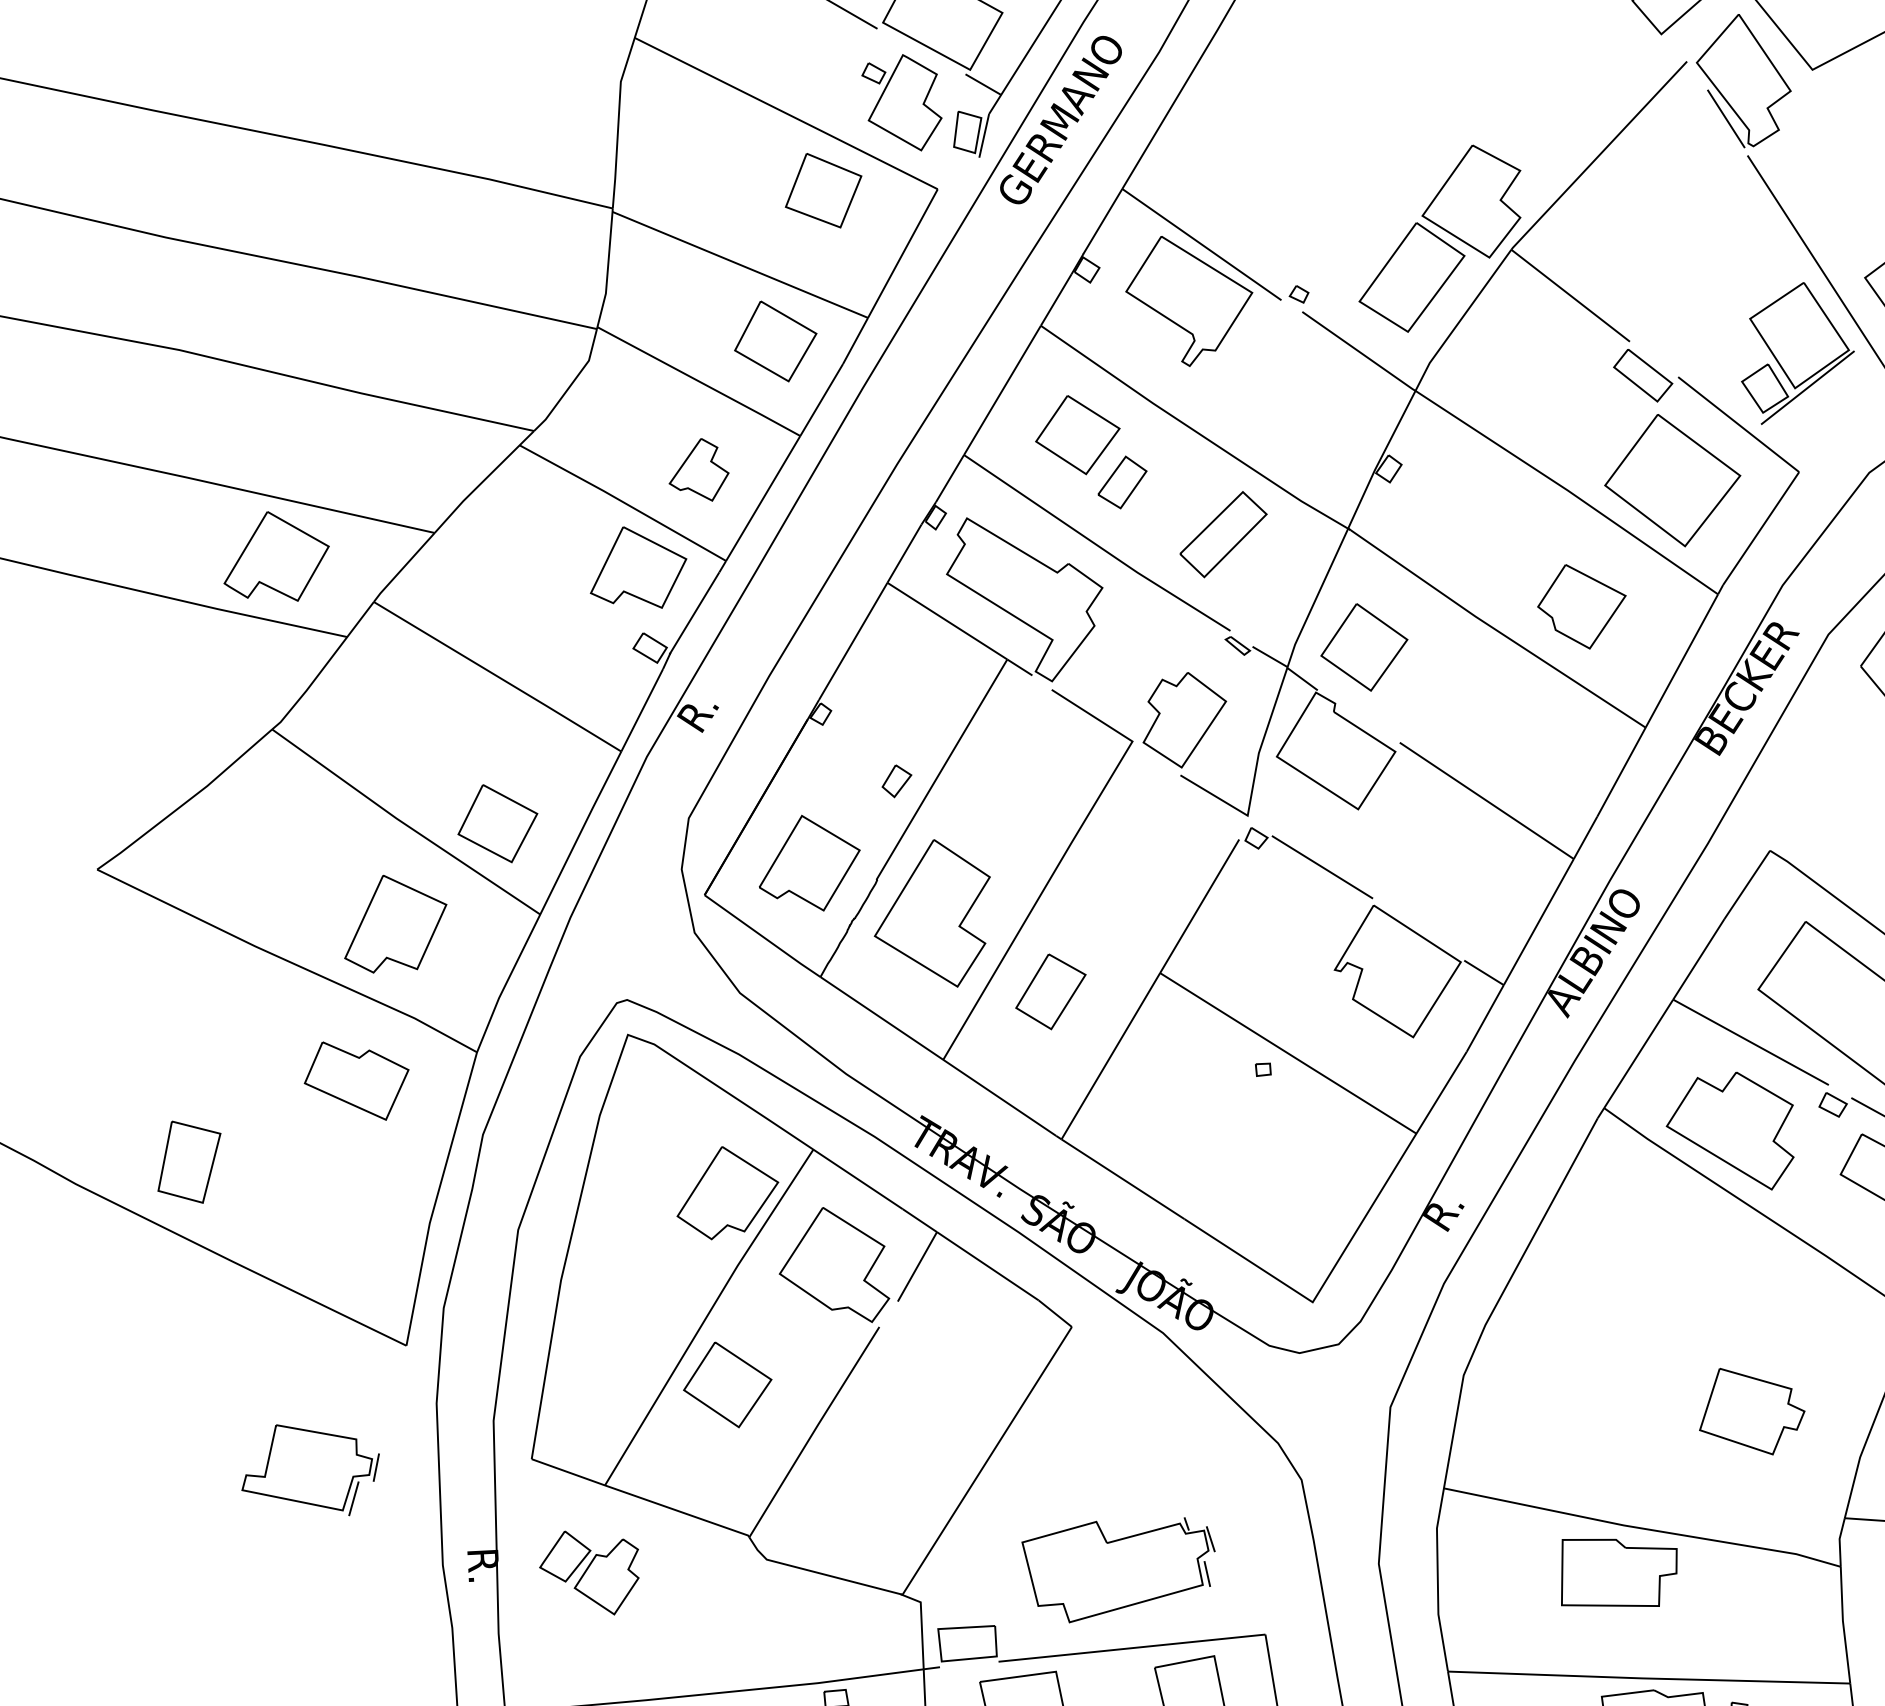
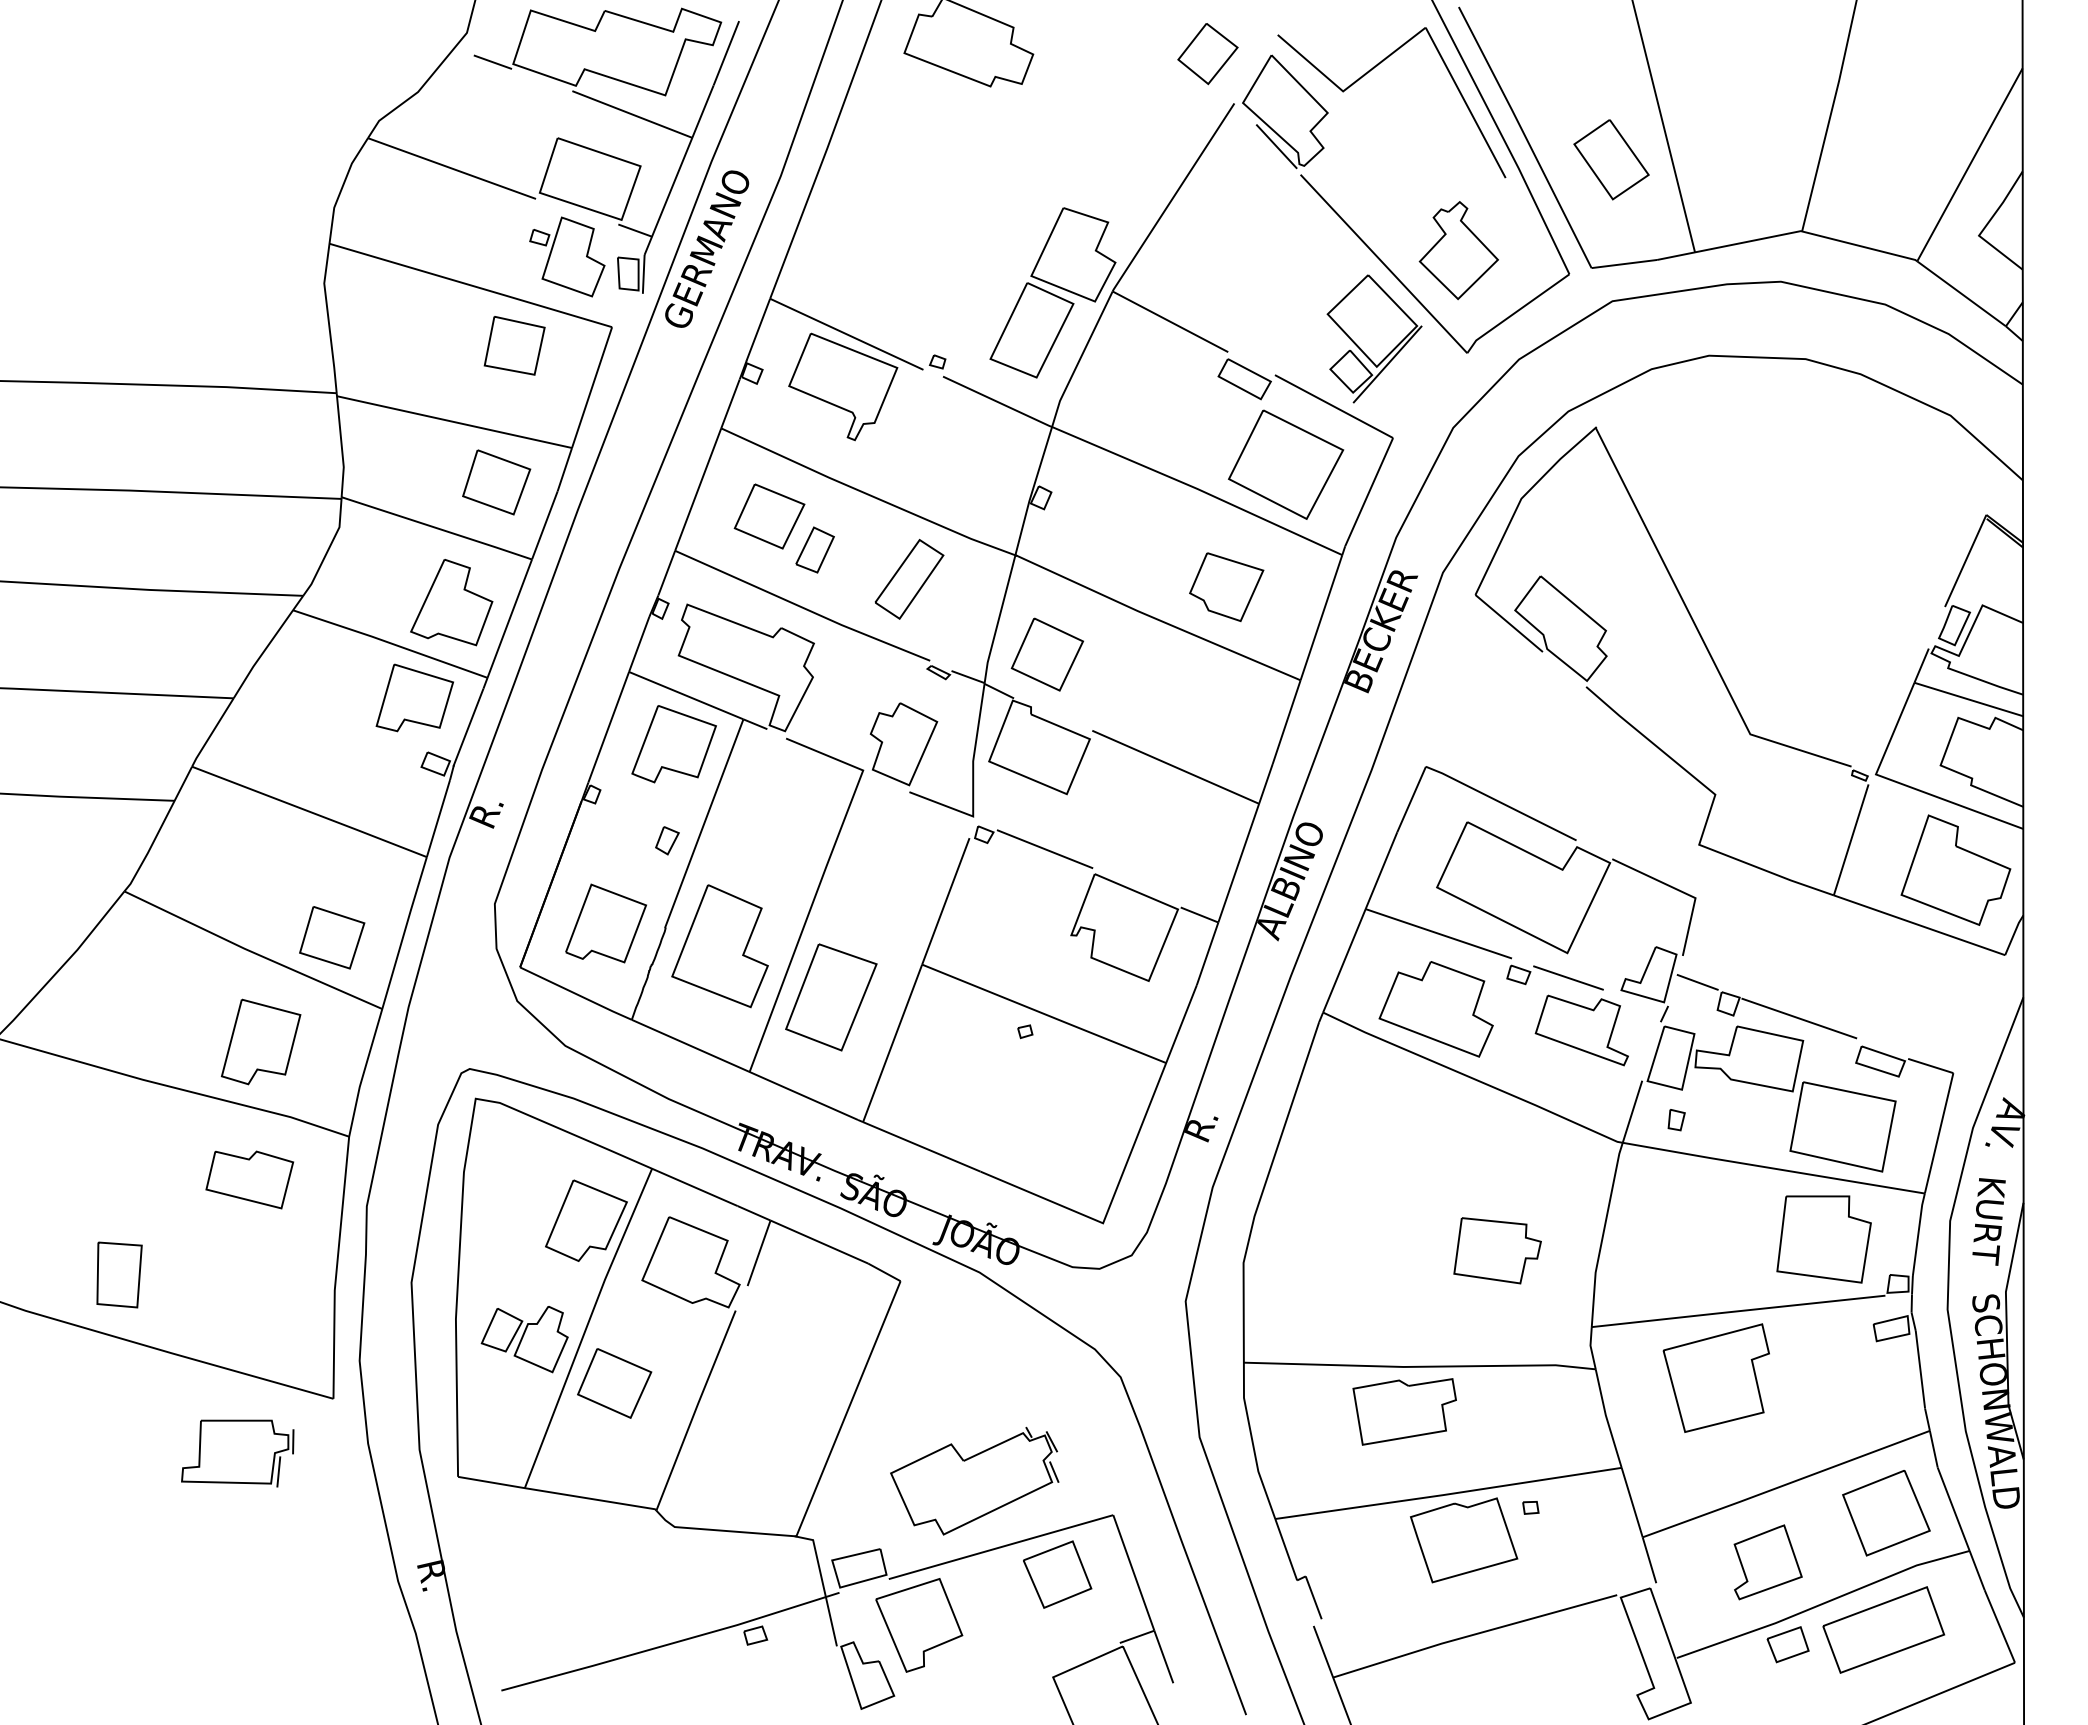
part: (700, 468) -> (451, 602), size x1.67
part: (276, 558) -> (673, 744), moved
part: (1050, 992) -> (831, 997), size x1.67
part: (310, 1469) -> (237, 1453), moved
part: (589, 1571) -> (524, 1339), moved

